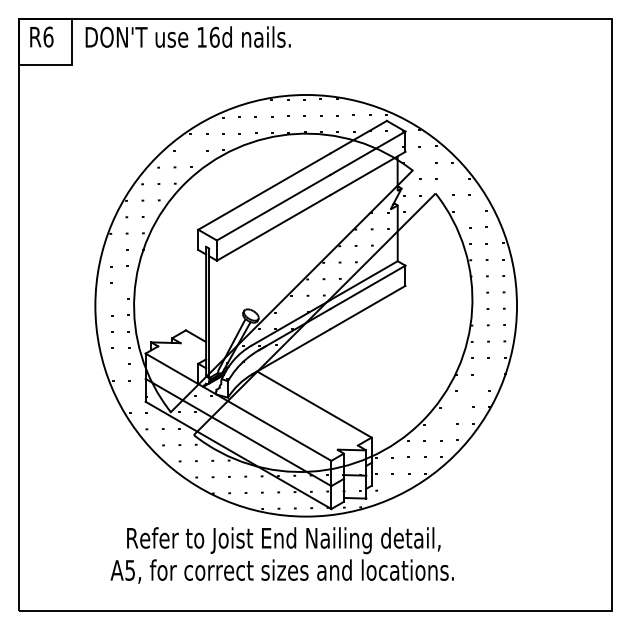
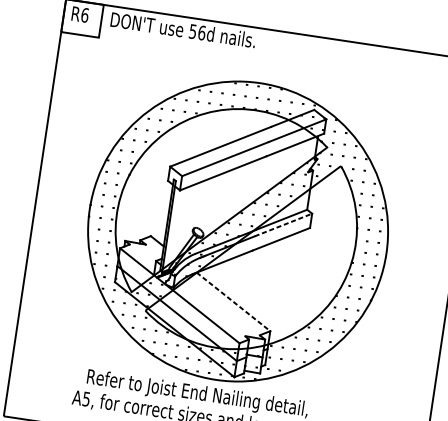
text: (201, 37) -> (192, 31), 16d -> 56d
line: (368, 287) -> (283, 225), solid -> dashed
line: (314, 404) -> (233, 301), solid -> dashed

